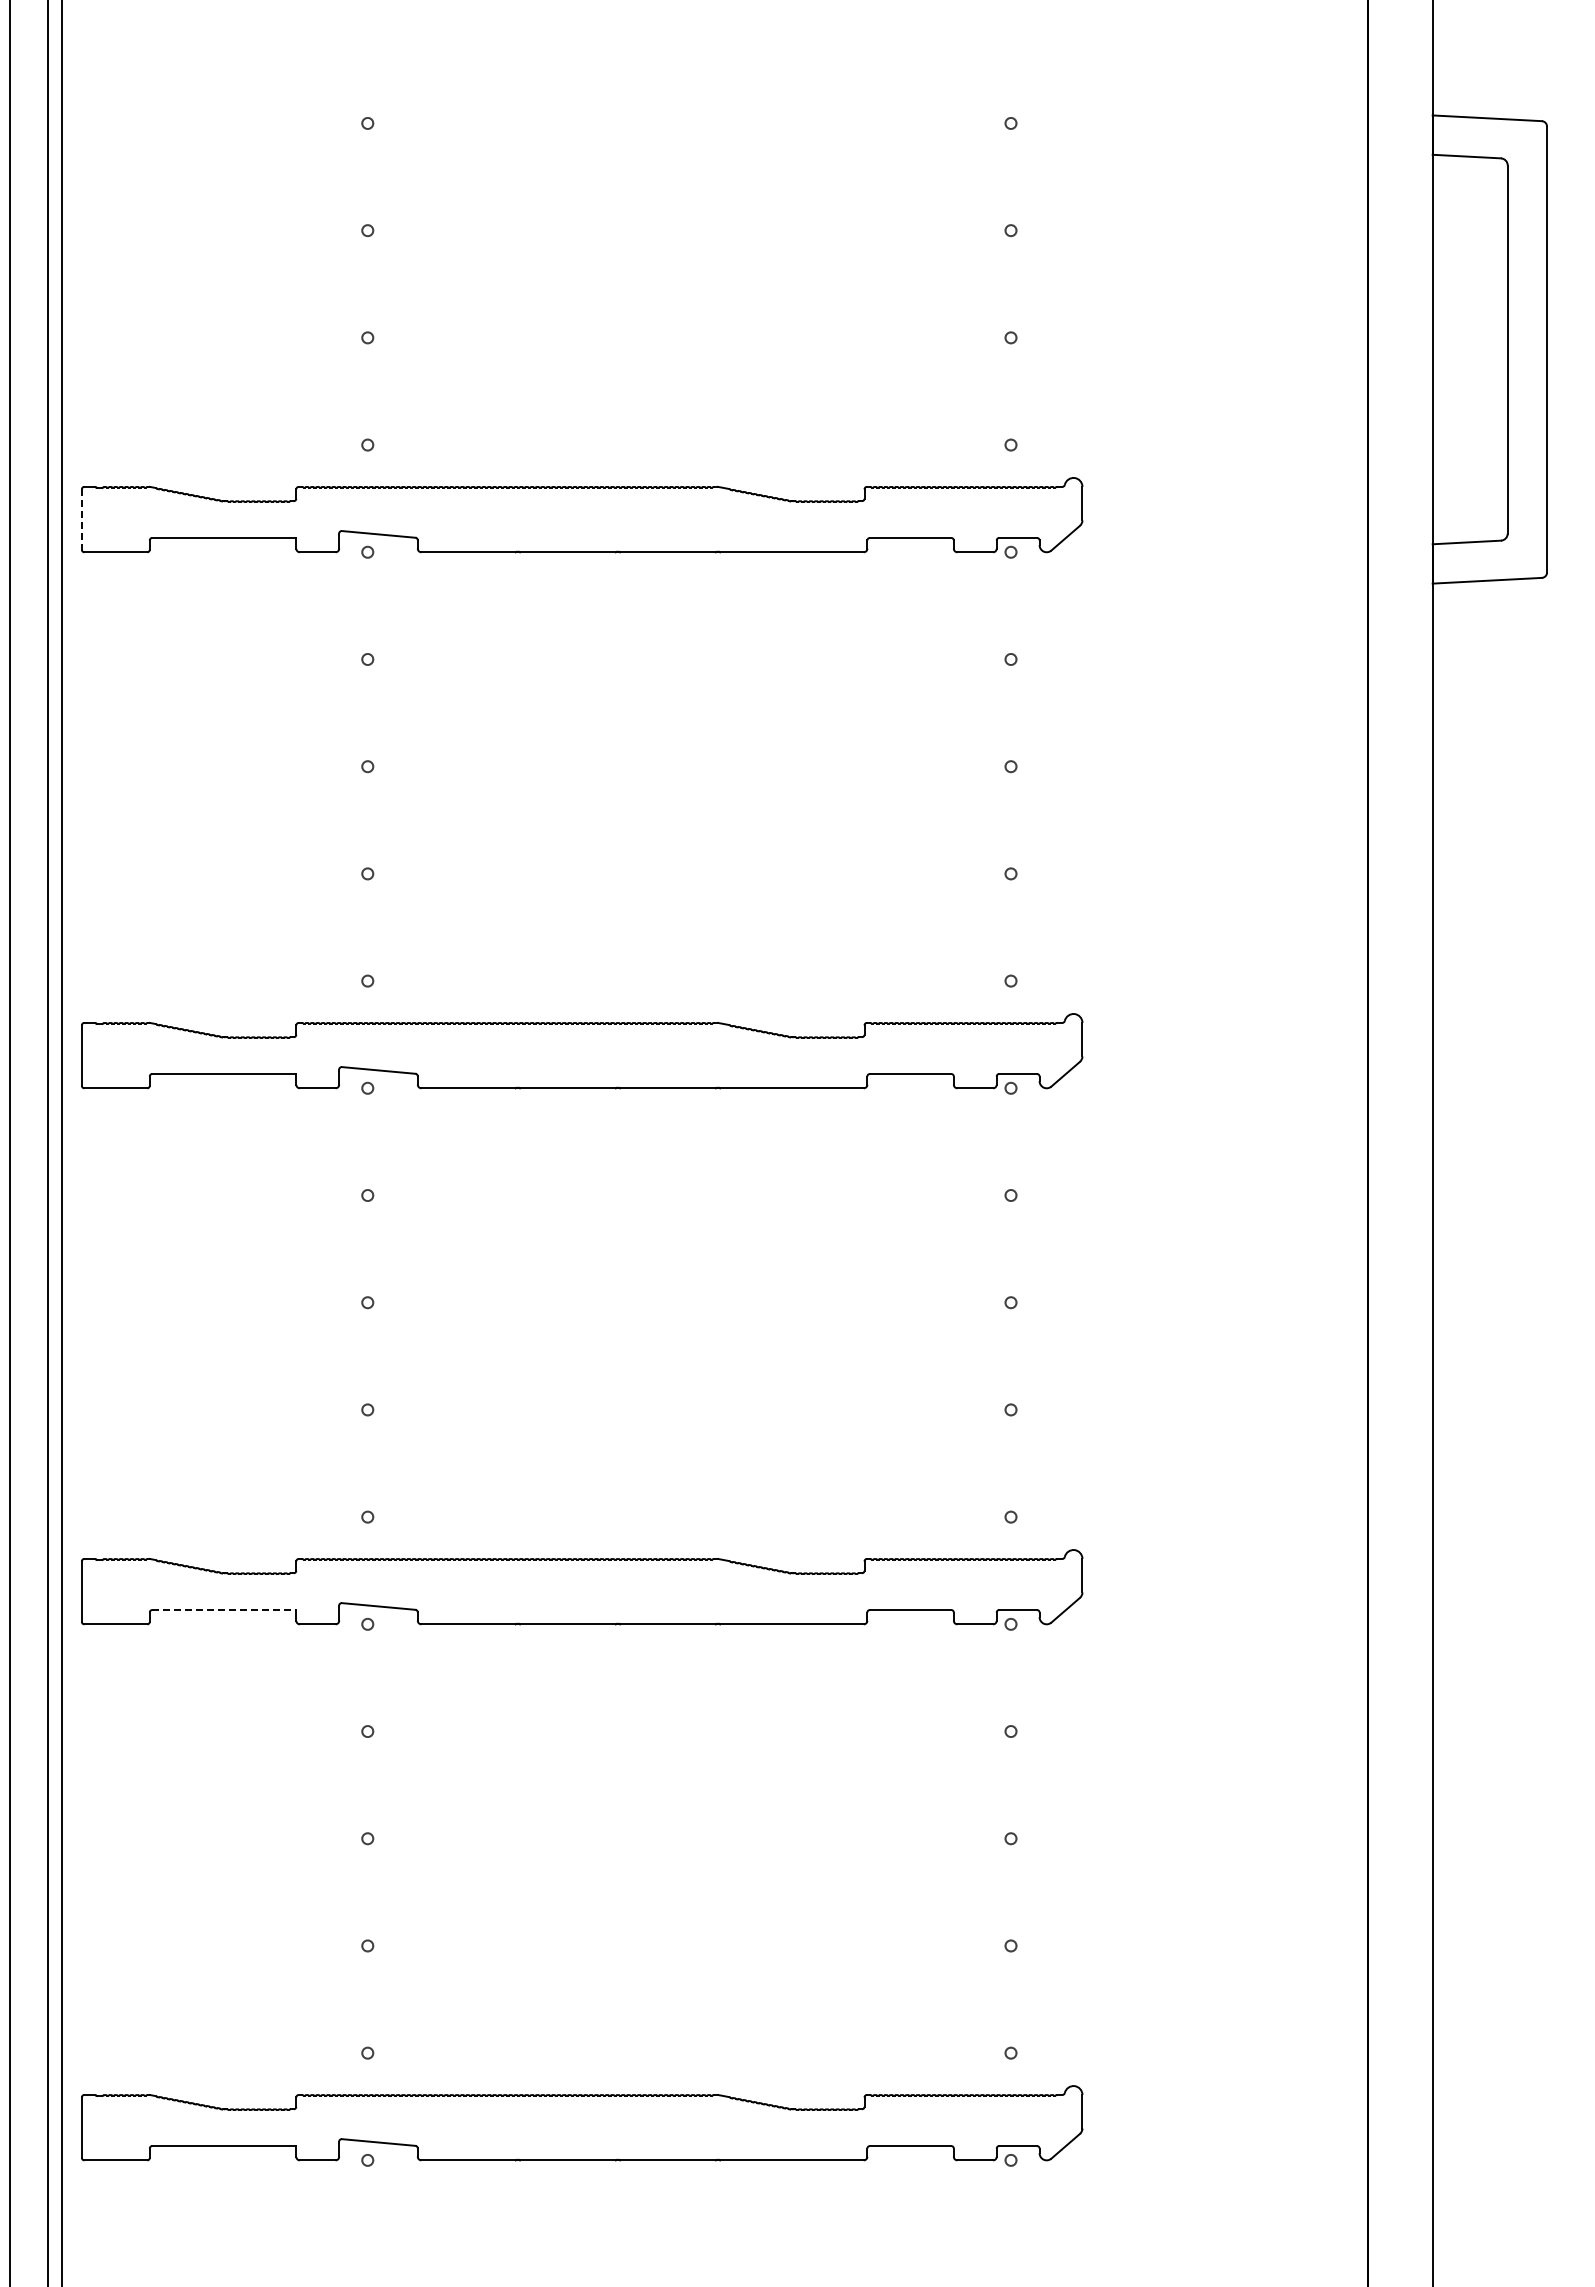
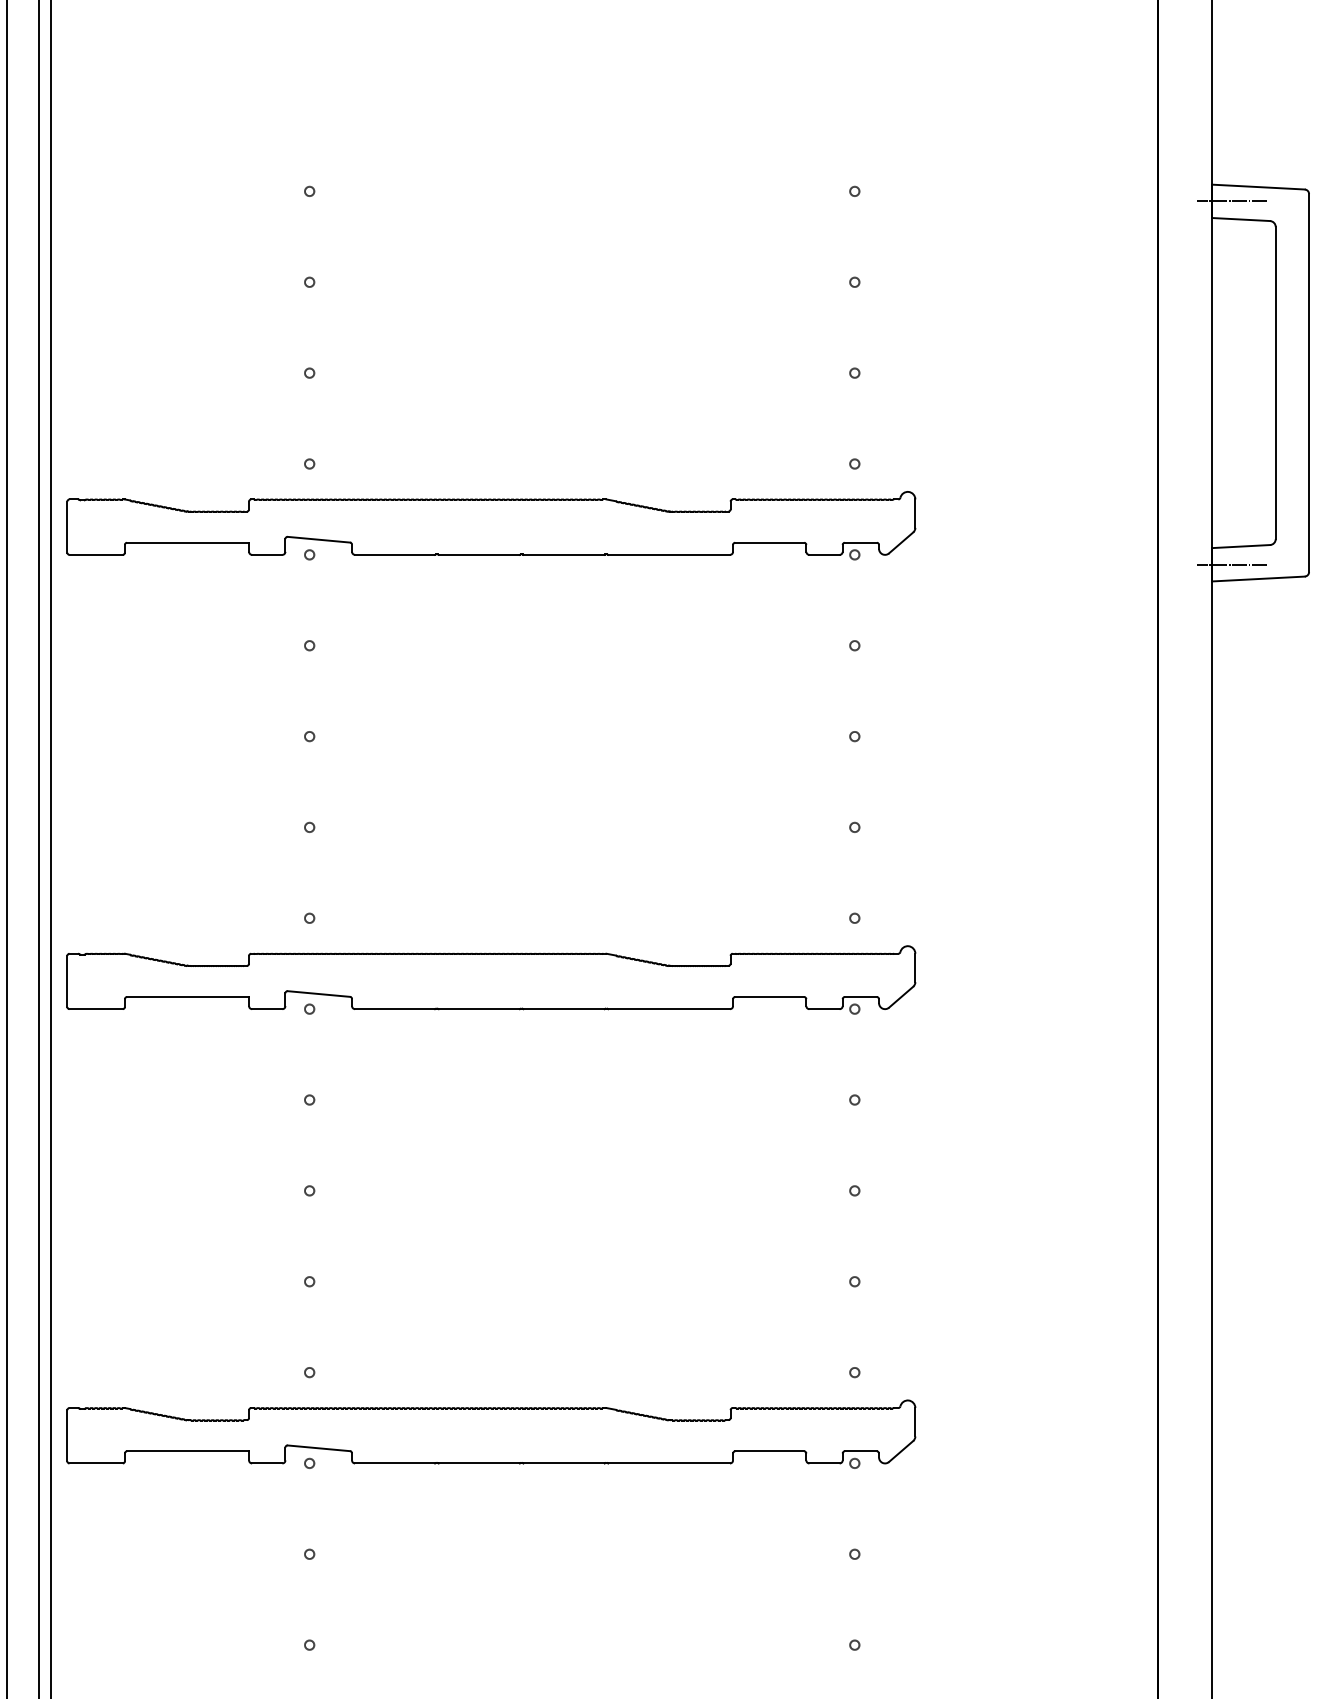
line: (1455, 135) -> (1231, 201), added
line: (81, 520) -> (67, 527), dashed -> solid
line: (1455, 563) -> (1231, 564), added
line: (224, 1610) -> (188, 1451), dashed -> solid

